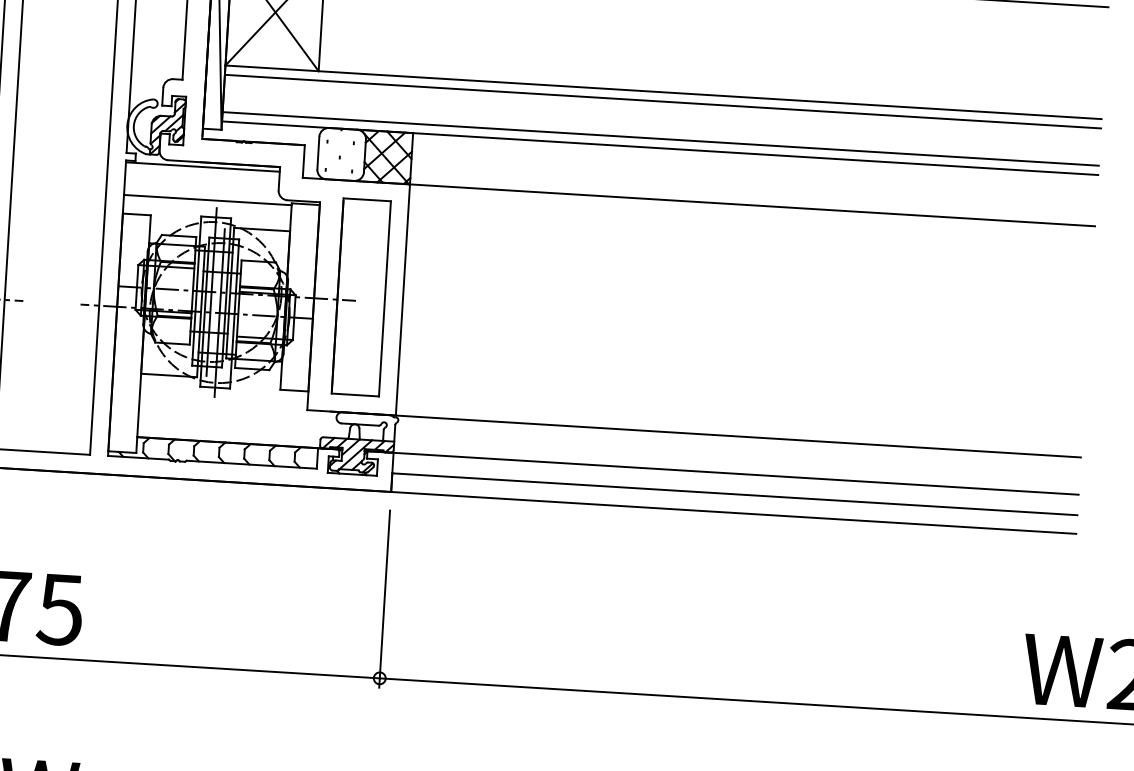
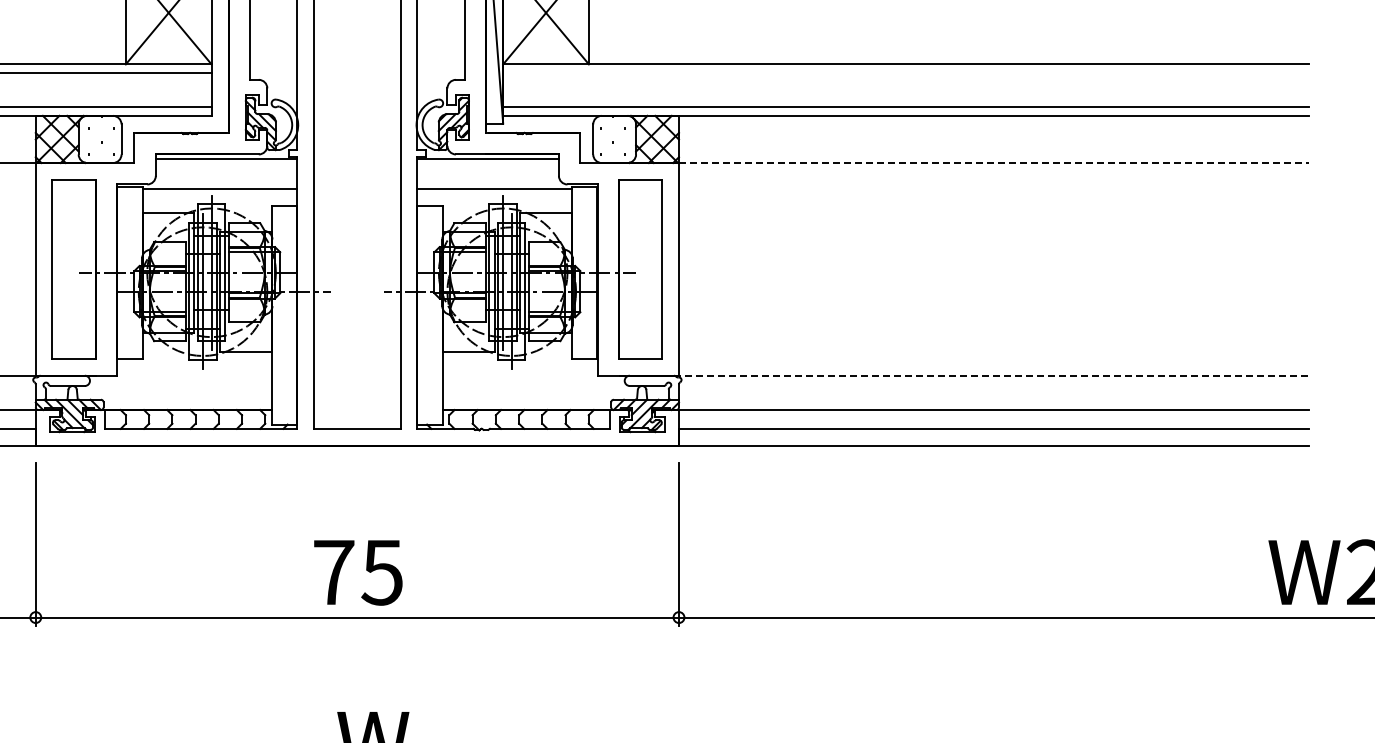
line: (663, 101) -> (906, 72), removed
line: (752, 205) -> (994, 163), solid -> dashed
line: (706, 434) -> (964, 375), solid -> dashed

